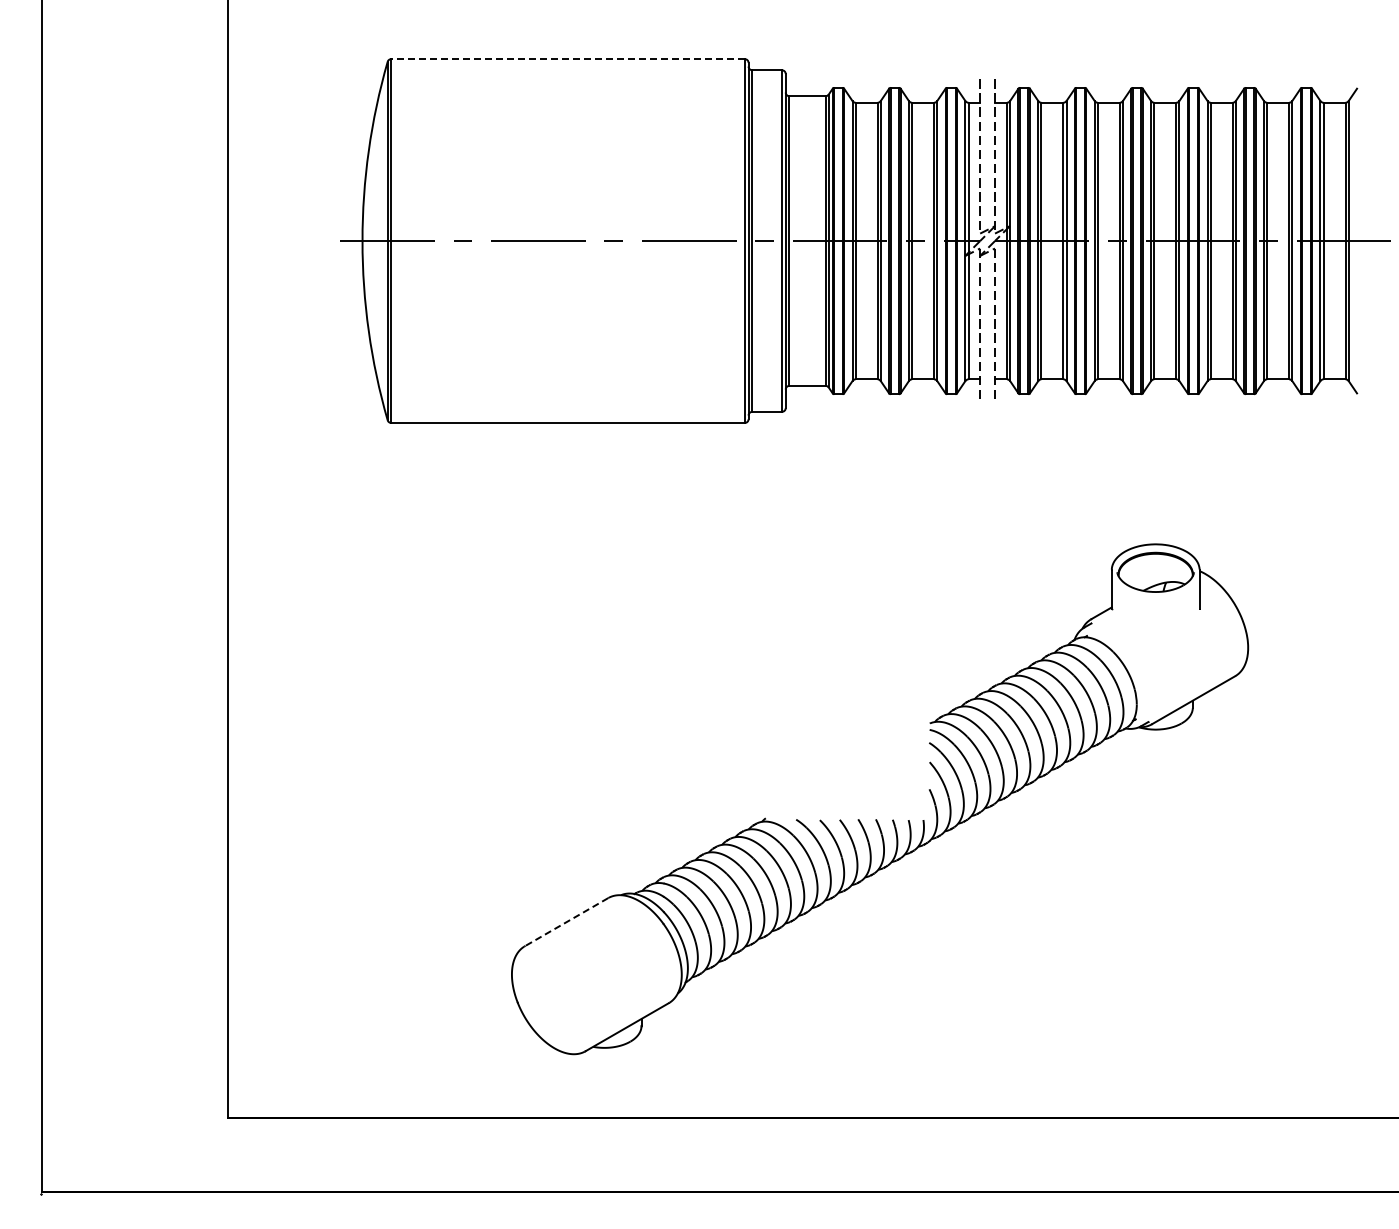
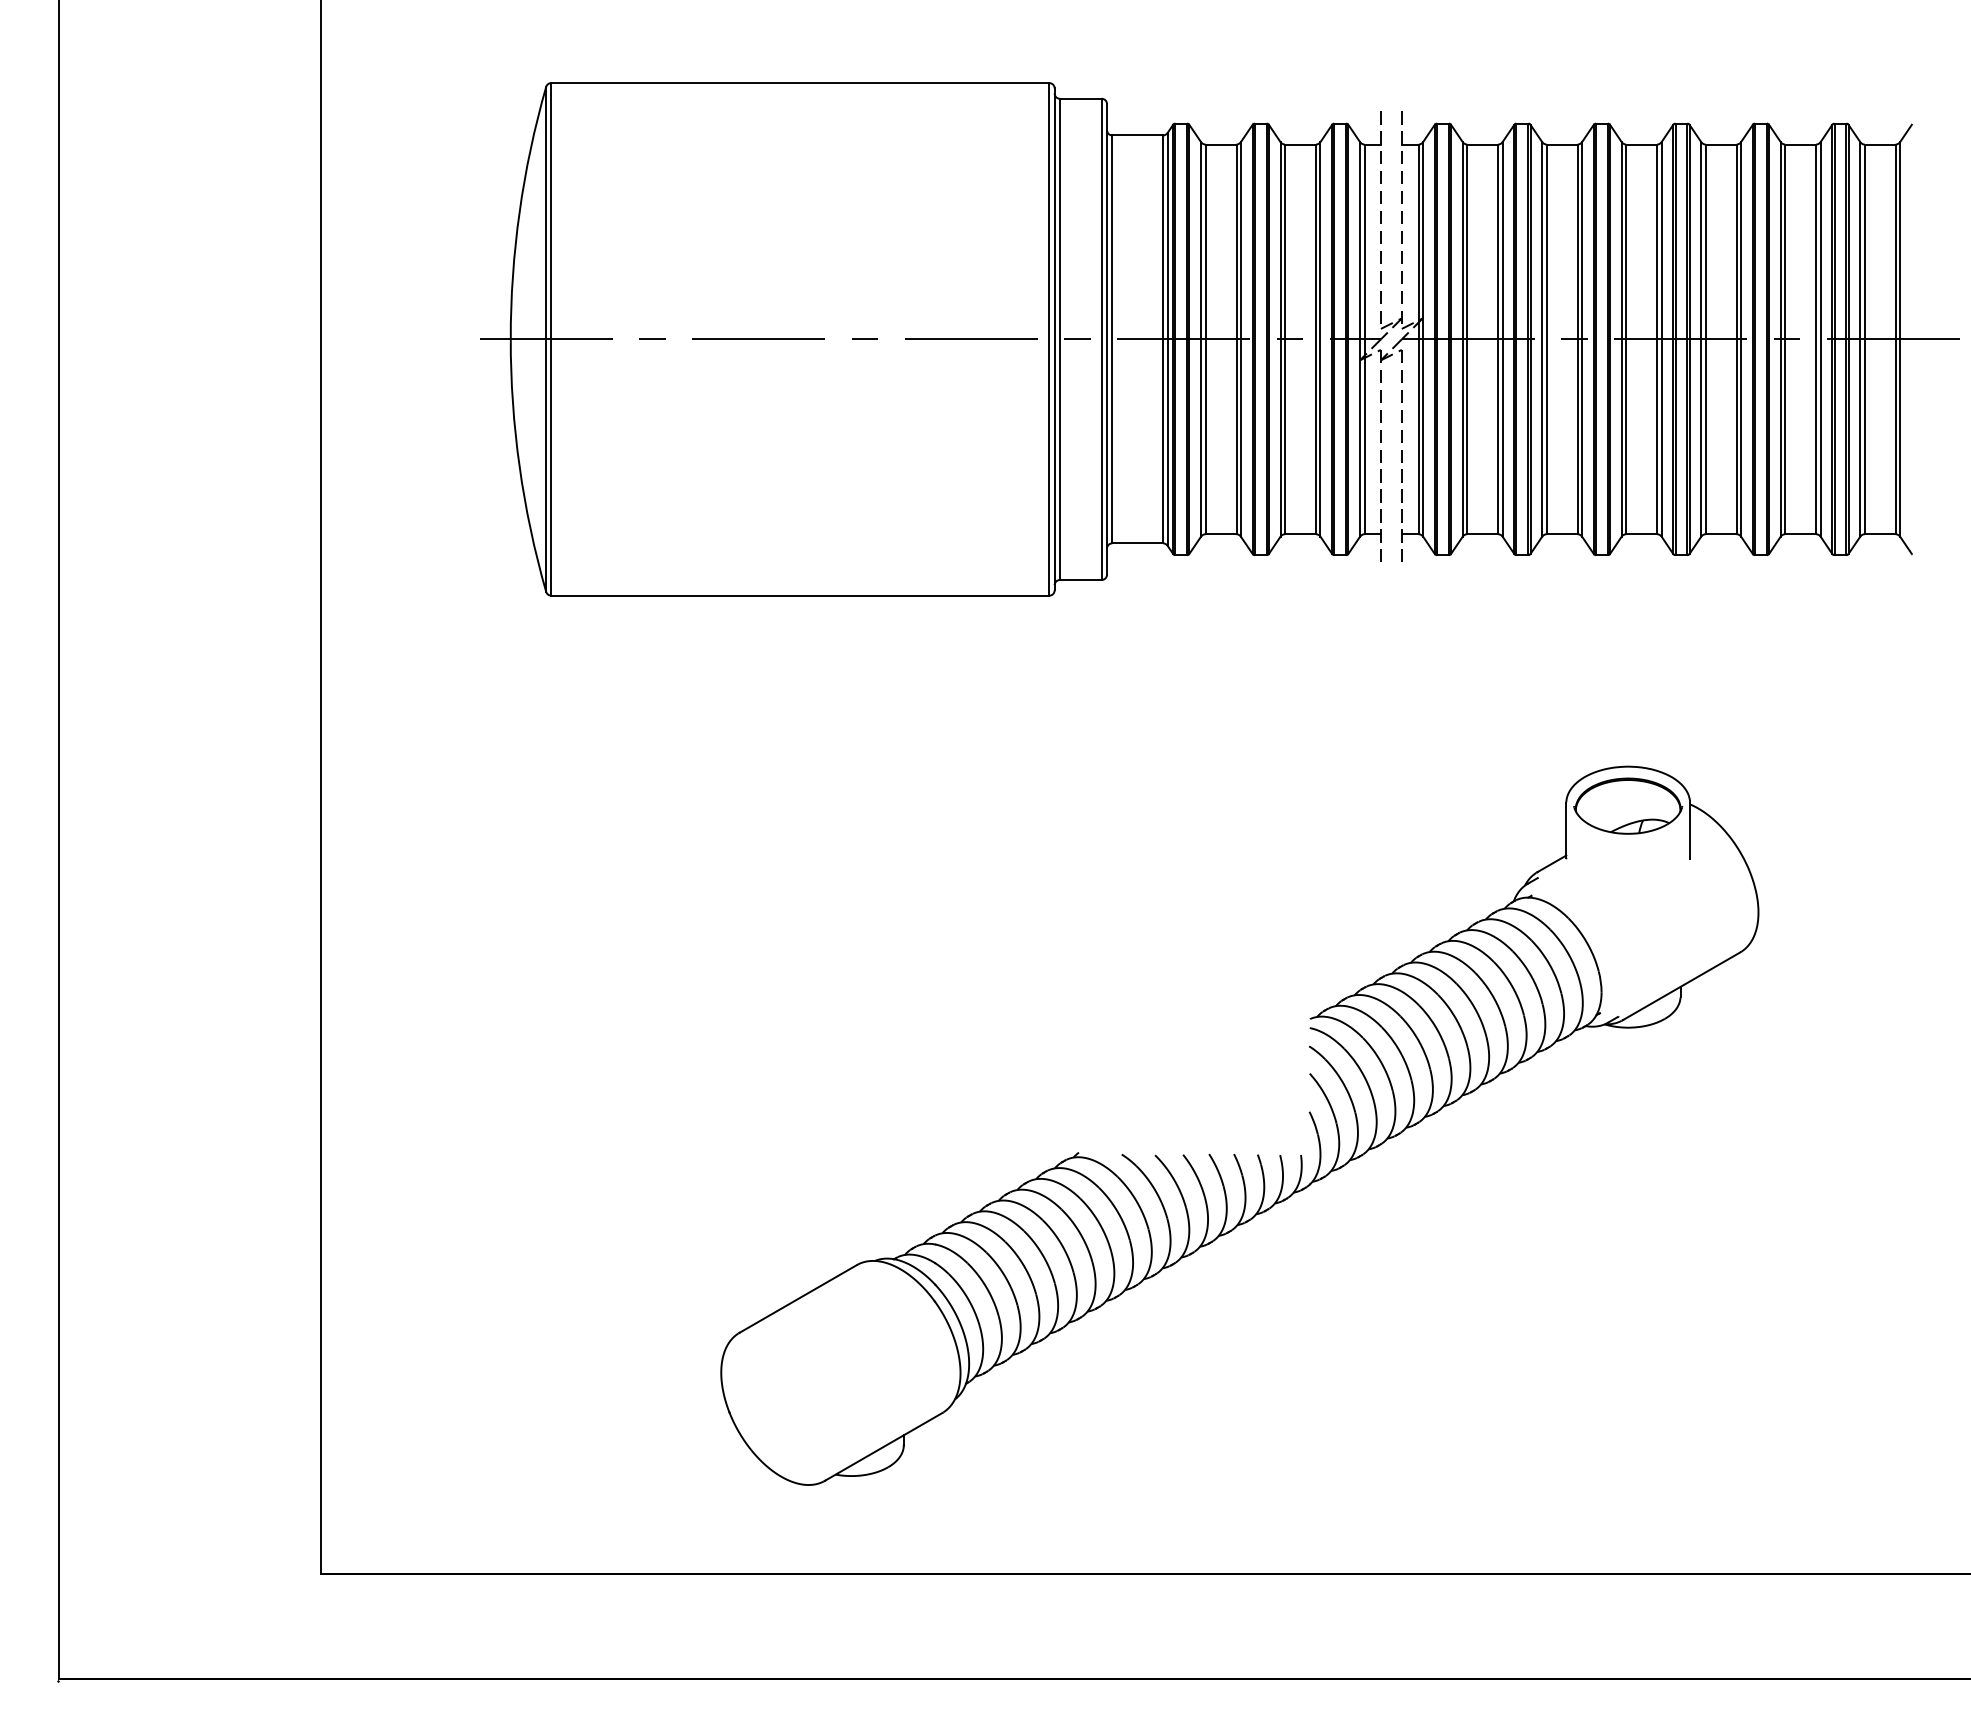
line: (568, 59) -> (800, 83), dashed -> solid
line: (566, 922) -> (798, 1299), dashed -> solid

